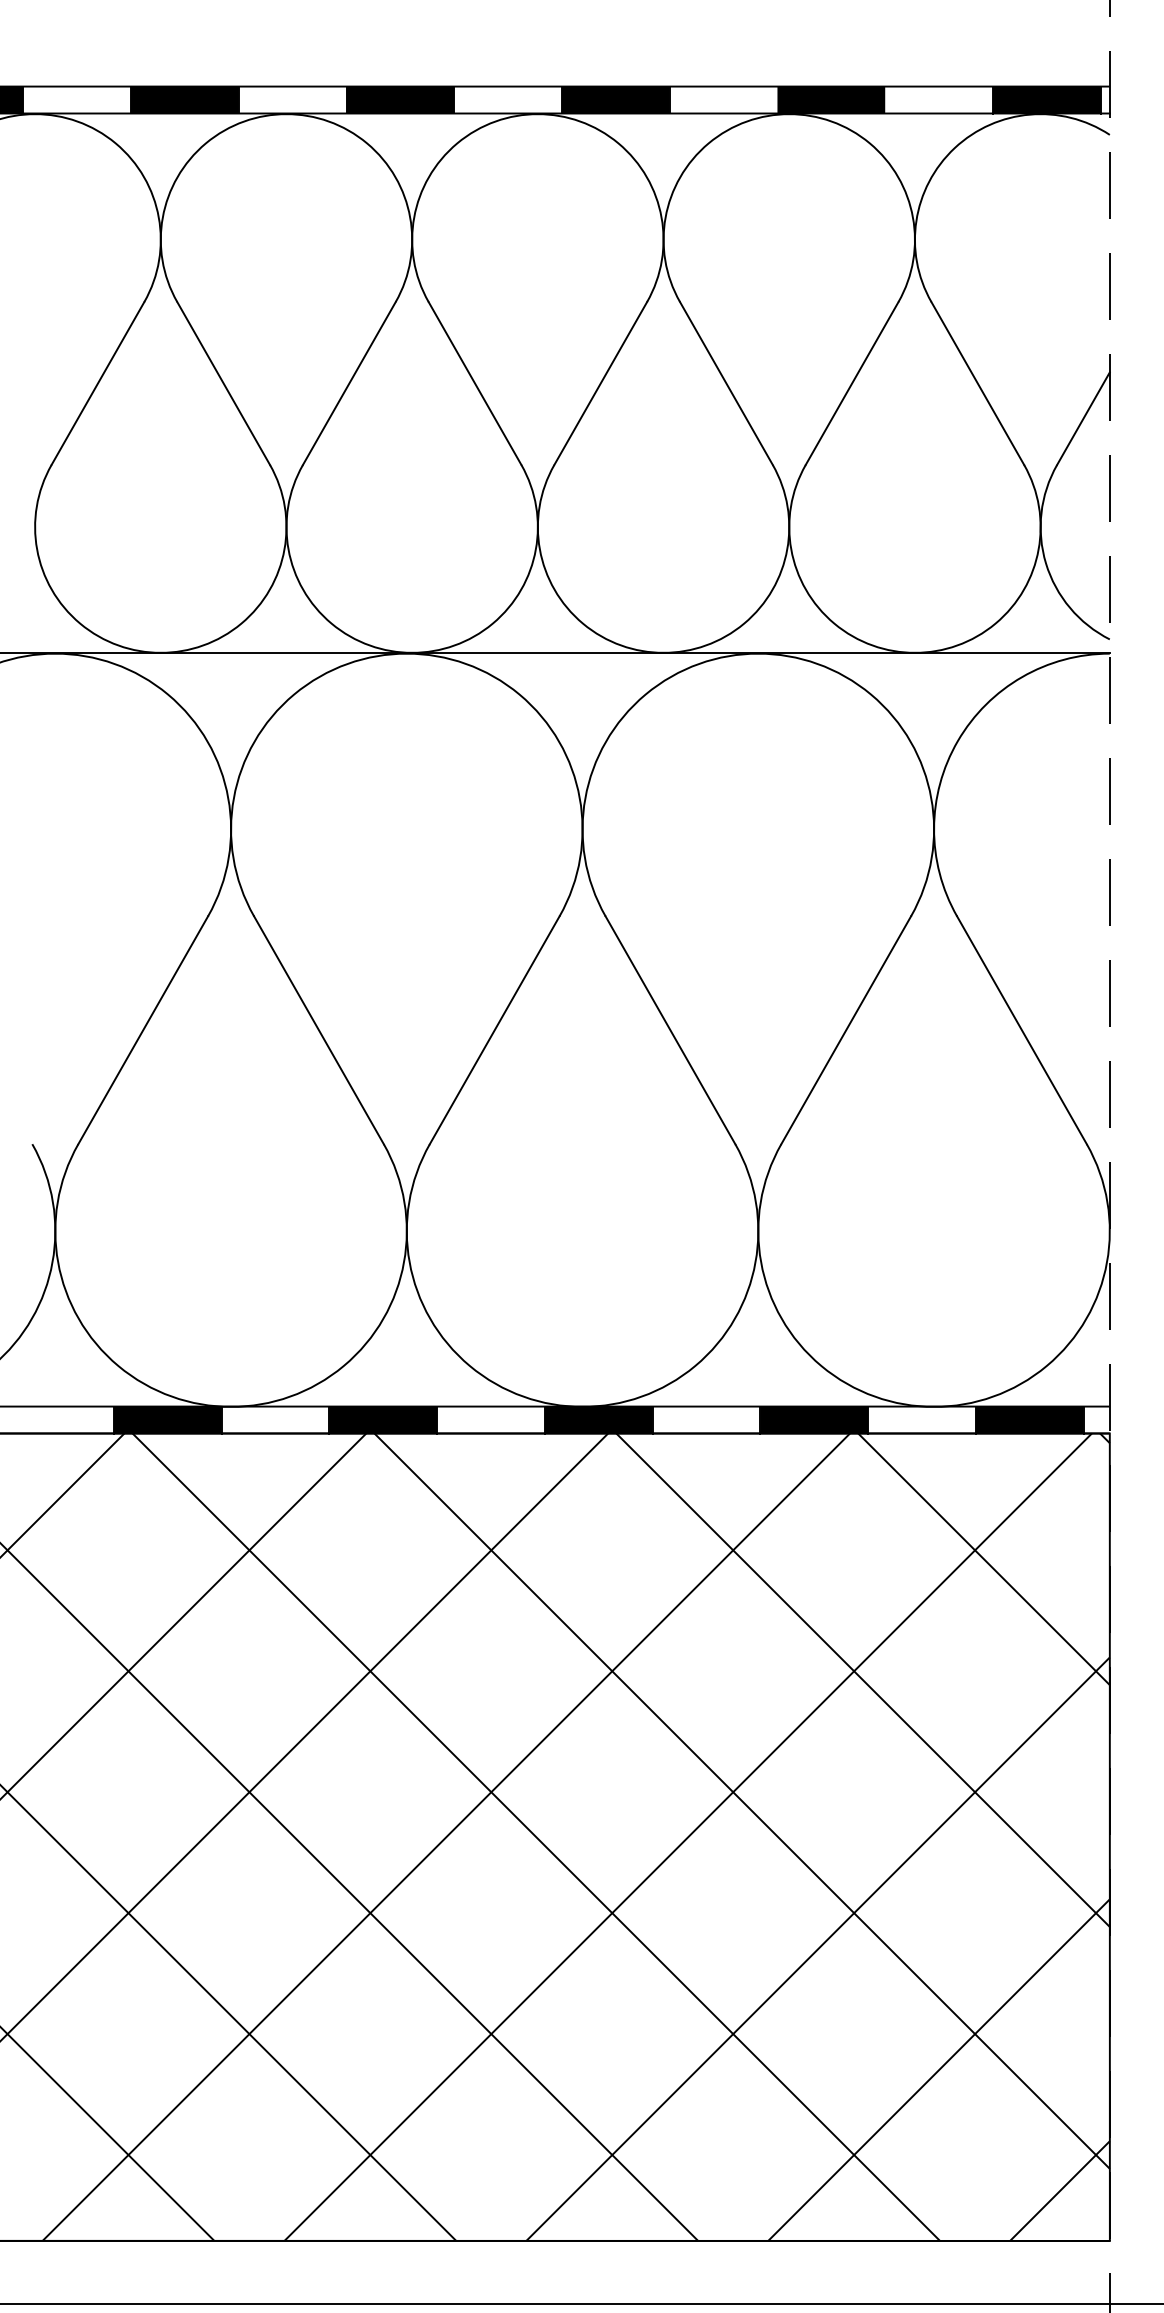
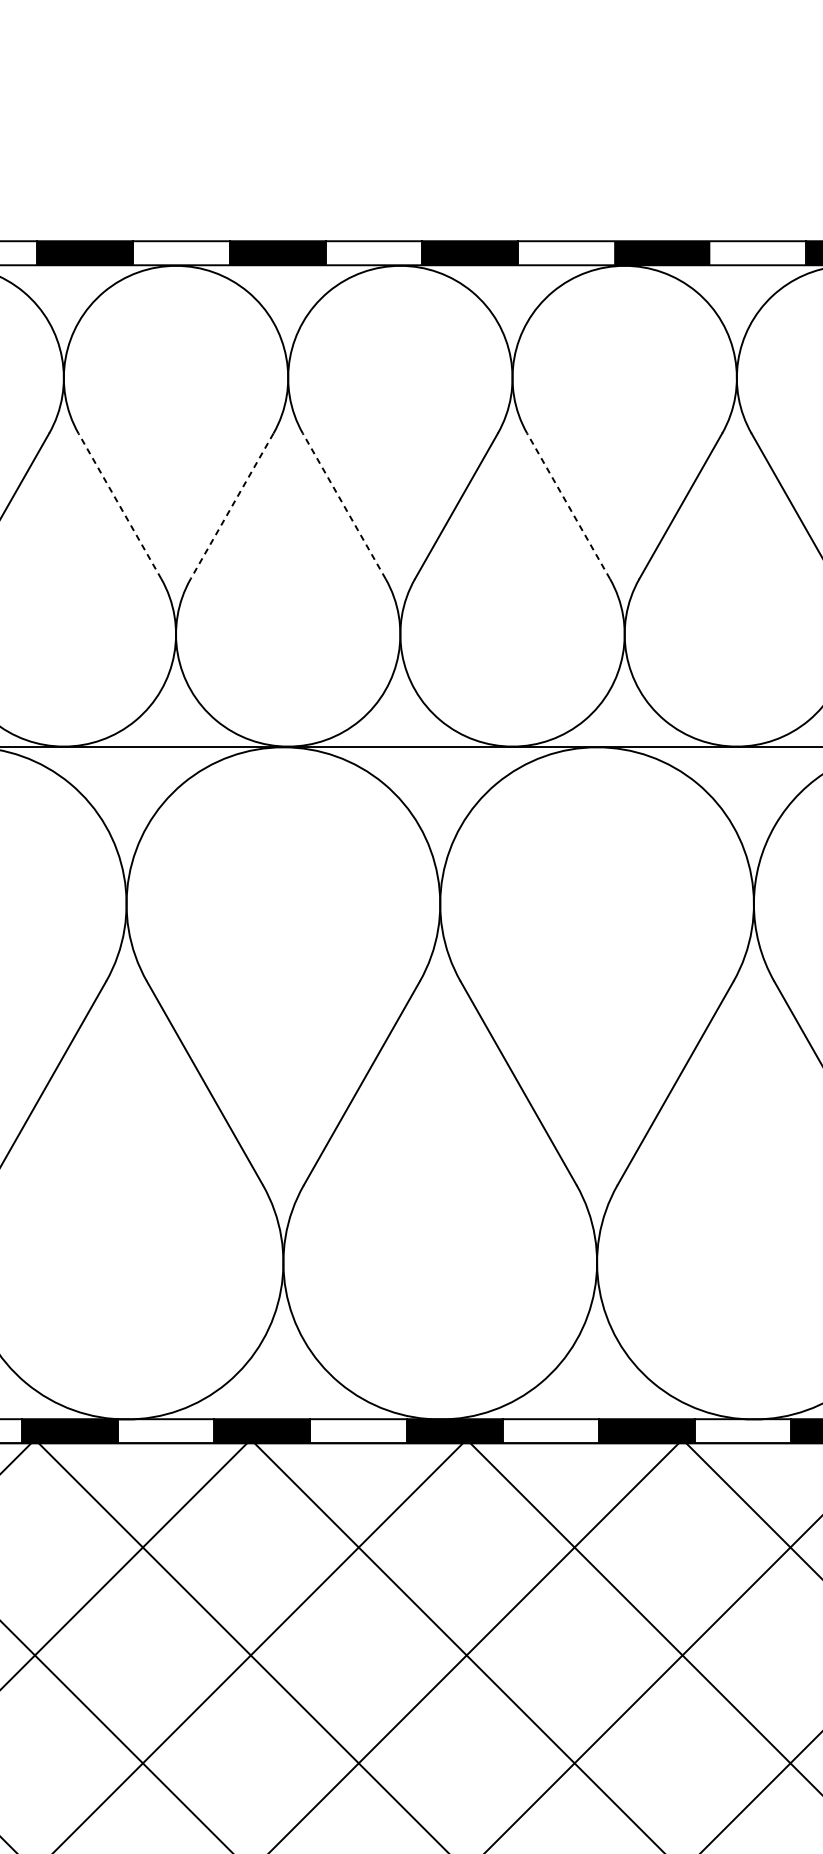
line: (223, 383) -> (119, 506), solid -> dashed
line: (349, 383) -> (232, 506), solid -> dashed
line: (475, 383) -> (344, 506), solid -> dashed
line: (726, 383) -> (568, 506), solid -> dashed

